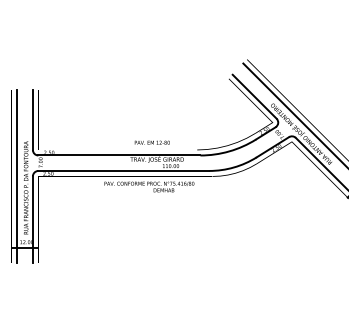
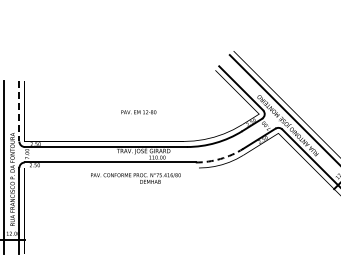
line: (32, 120) -> (18, 112), solid -> dashed
text: (151, 142) -> (137, 112), moved
arc: (233, 167) -> (219, 159), solid -> dashed

